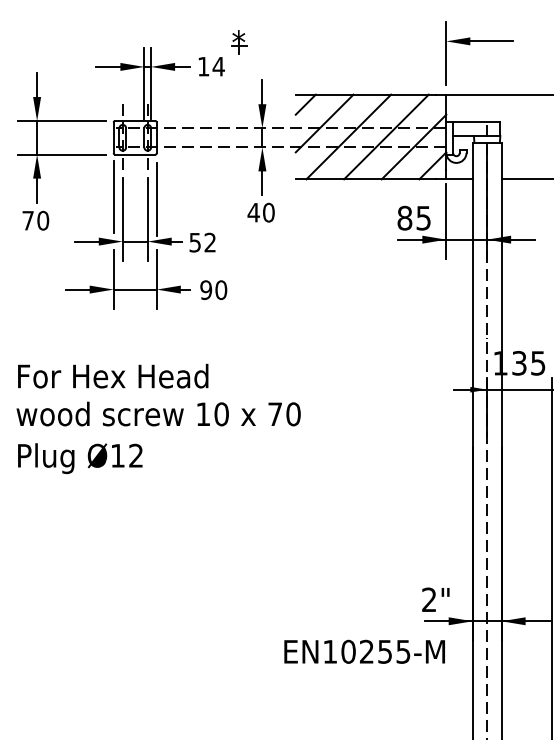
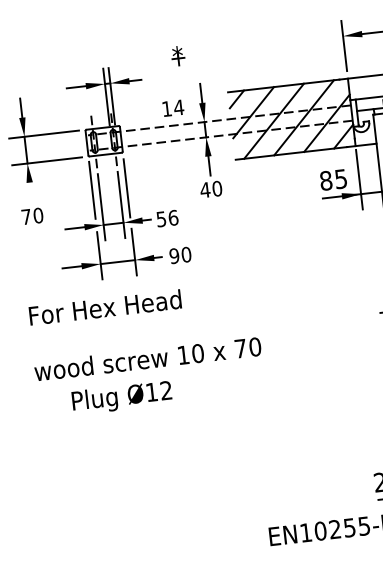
text: (211, 66) -> (173, 108), moved
line: (37, 190) -> (31, 192), removed
text: (210, 242) -> (173, 217), 52 -> 56
text: (113, 375) -> (105, 306), moved
text: (80, 458) -> (122, 397), moved

